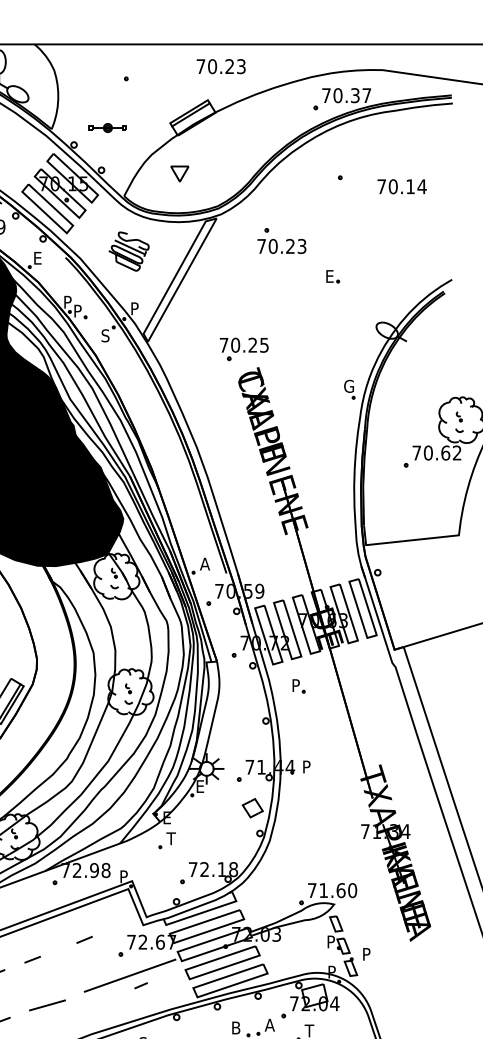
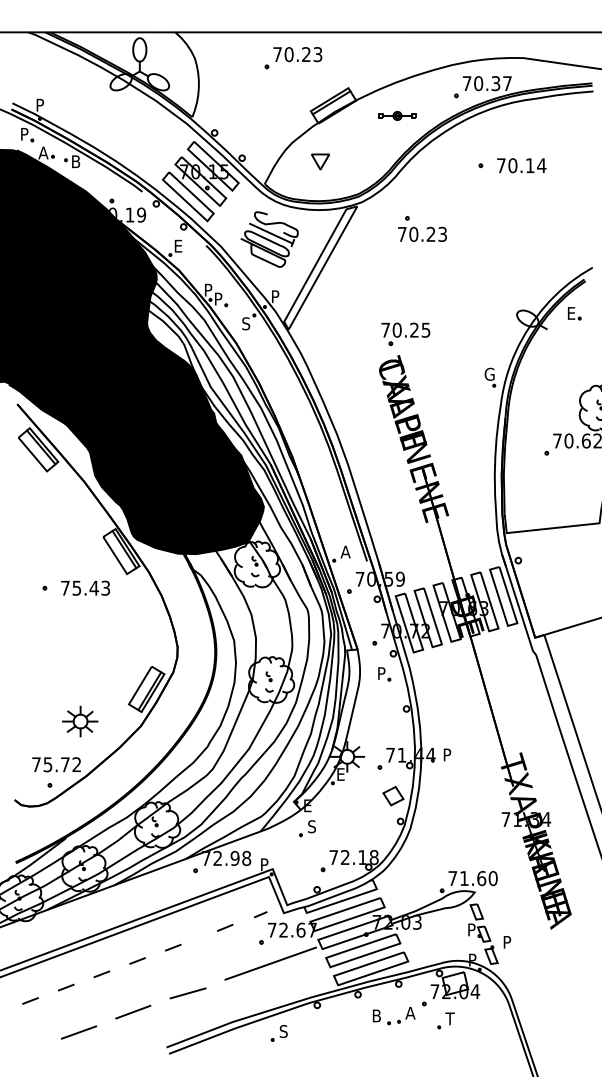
text: (220, 66) -> (297, 54), moved
part: (107, 127) -> (397, 115), moved
text: (401, 186) -> (521, 165), moved
part: (128, 251) -> (269, 239), size x1.43
part: (332, 276) -> (574, 313), moved
part: (243, 348) -> (405, 333), moved
part: (298, 686) -> (384, 674), moved
text: (170, 838) -> (311, 826), T -> S
line: (140, 985) -> (260, 914), moved

